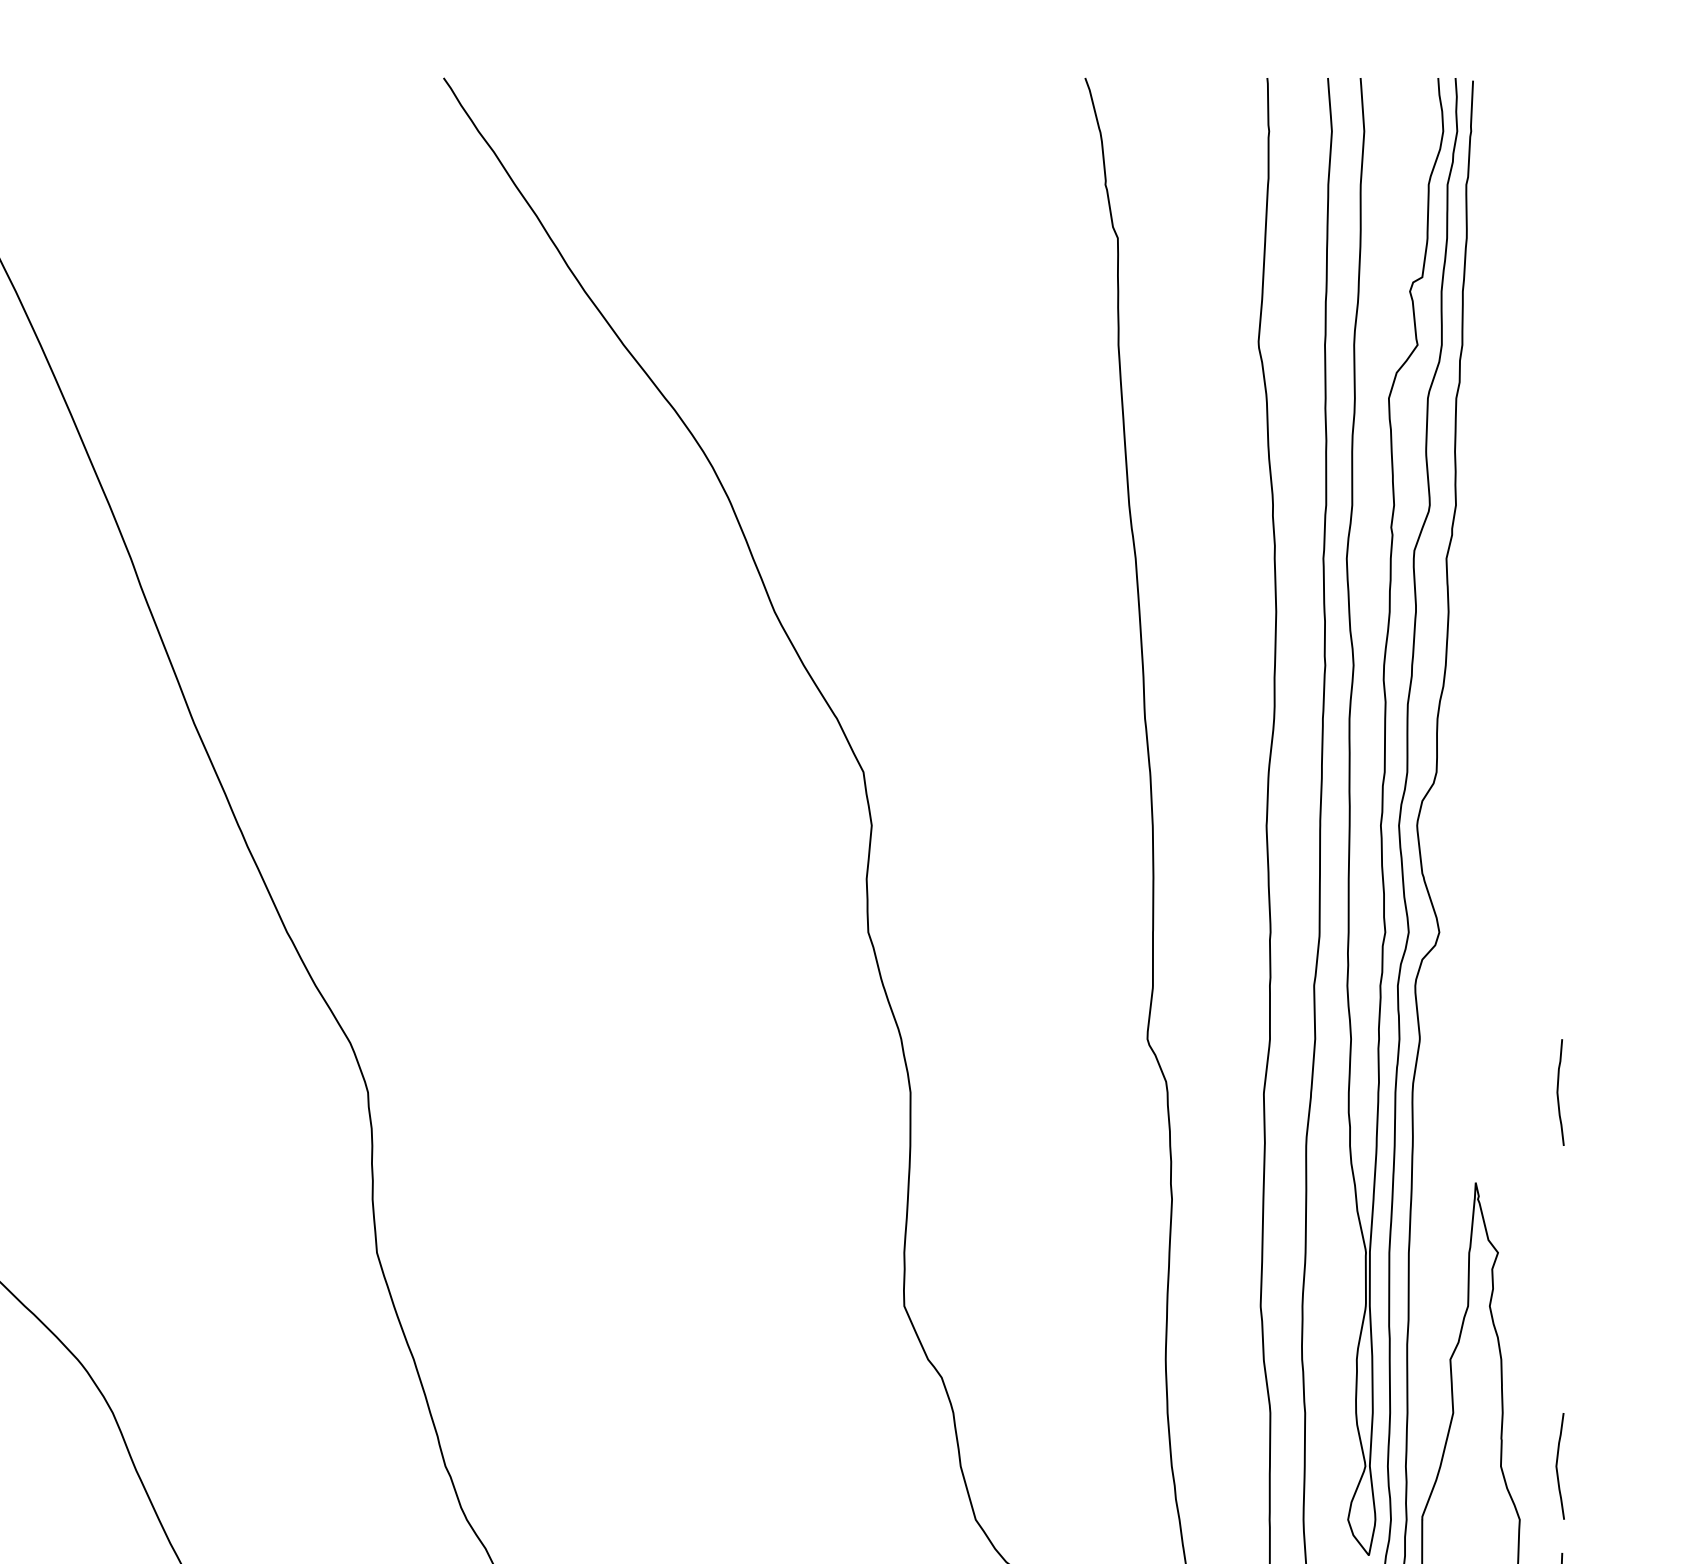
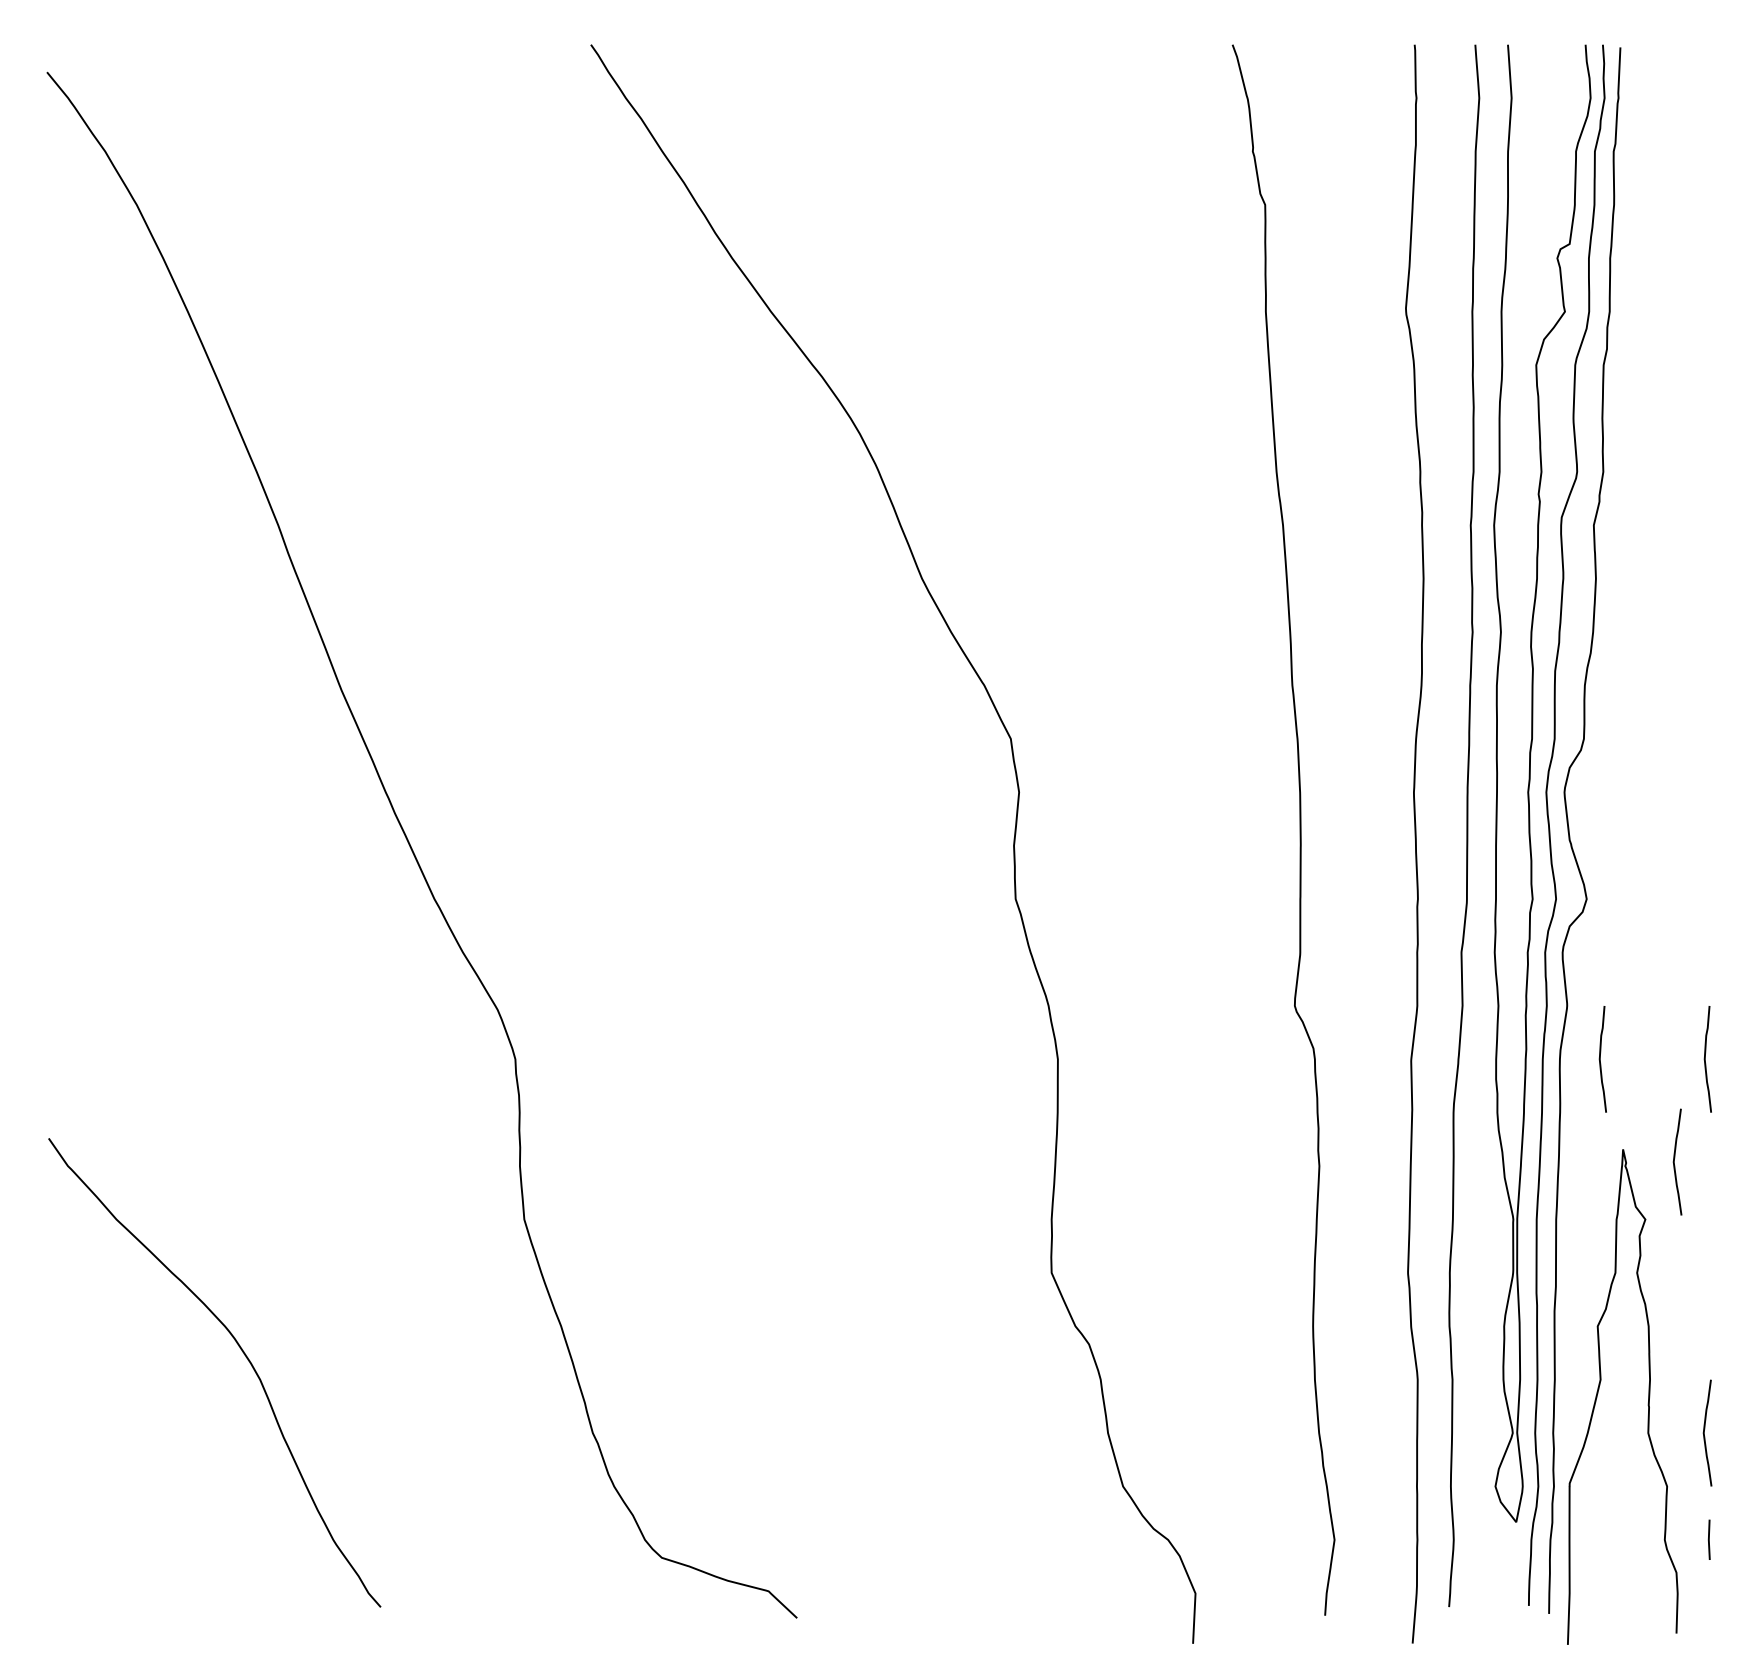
curve: (1453, 1092) -> (1600, 1059), added
curve: (1527, 1194) -> (1674, 1161), added

